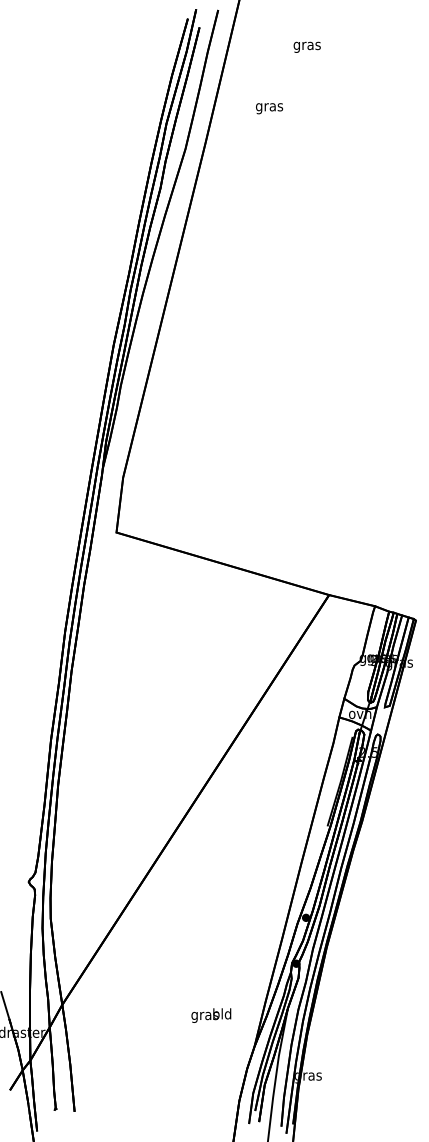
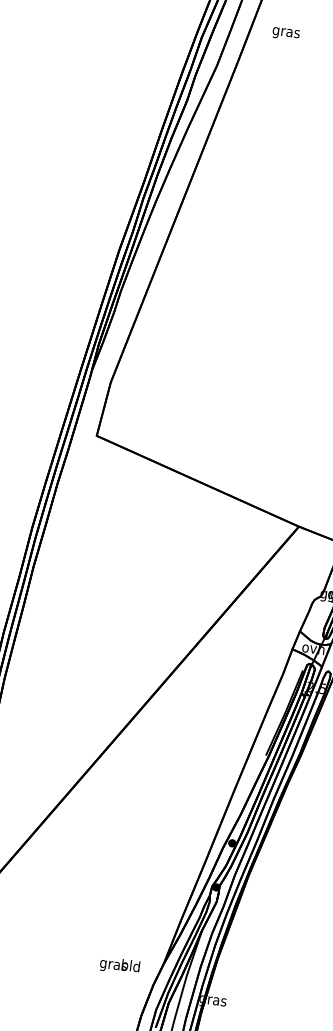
text: (269, 108) -> (286, 33), moved
text: (211, 1015) -> (120, 965), moved

